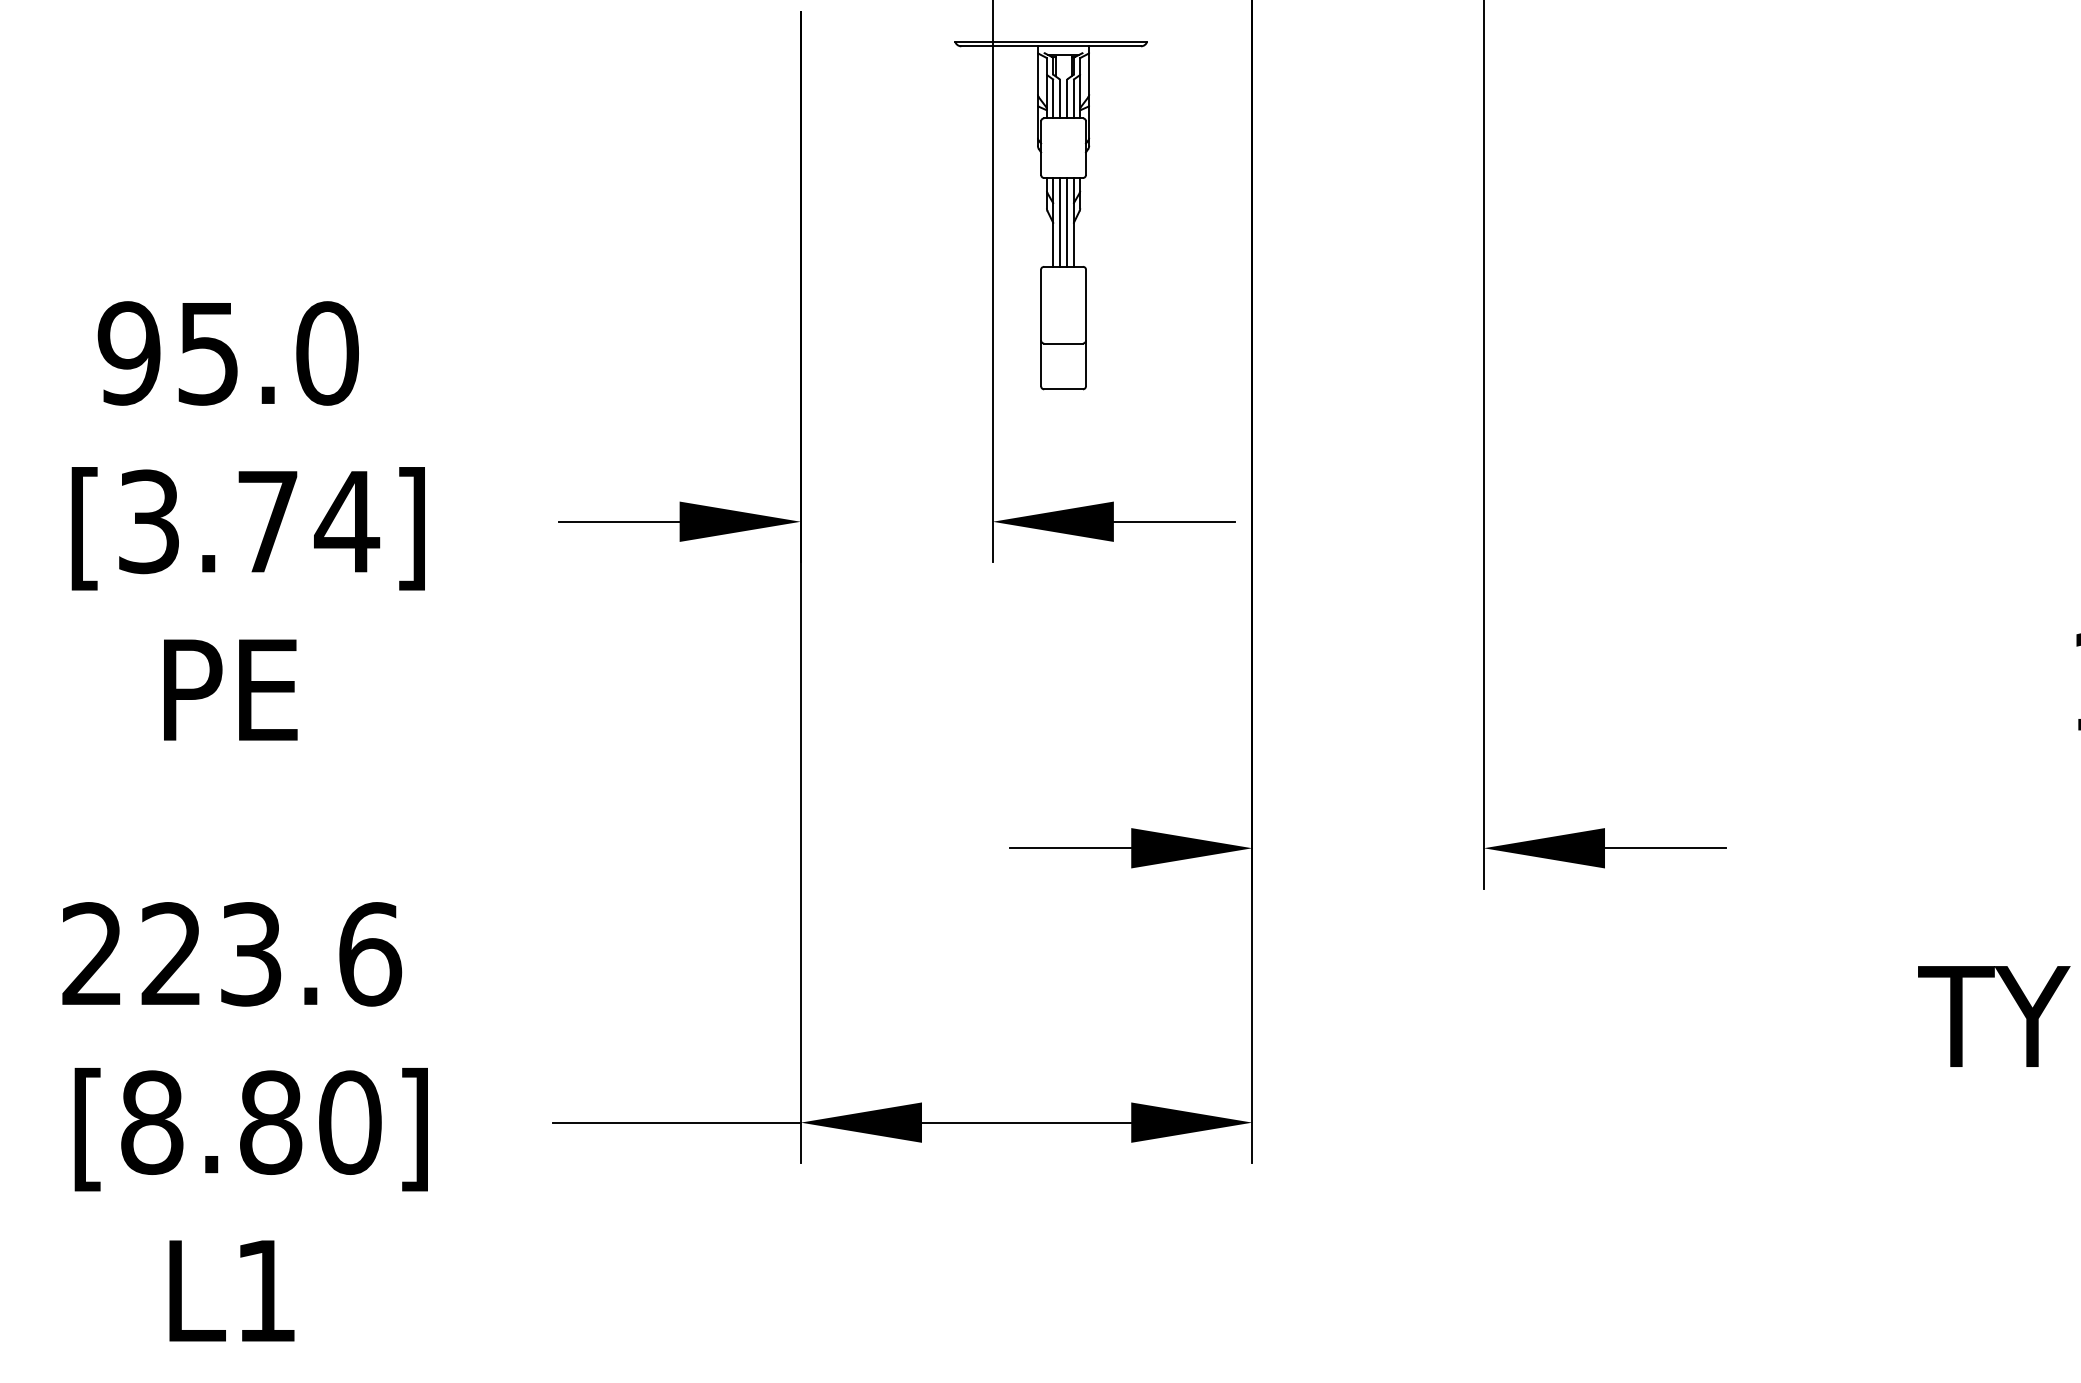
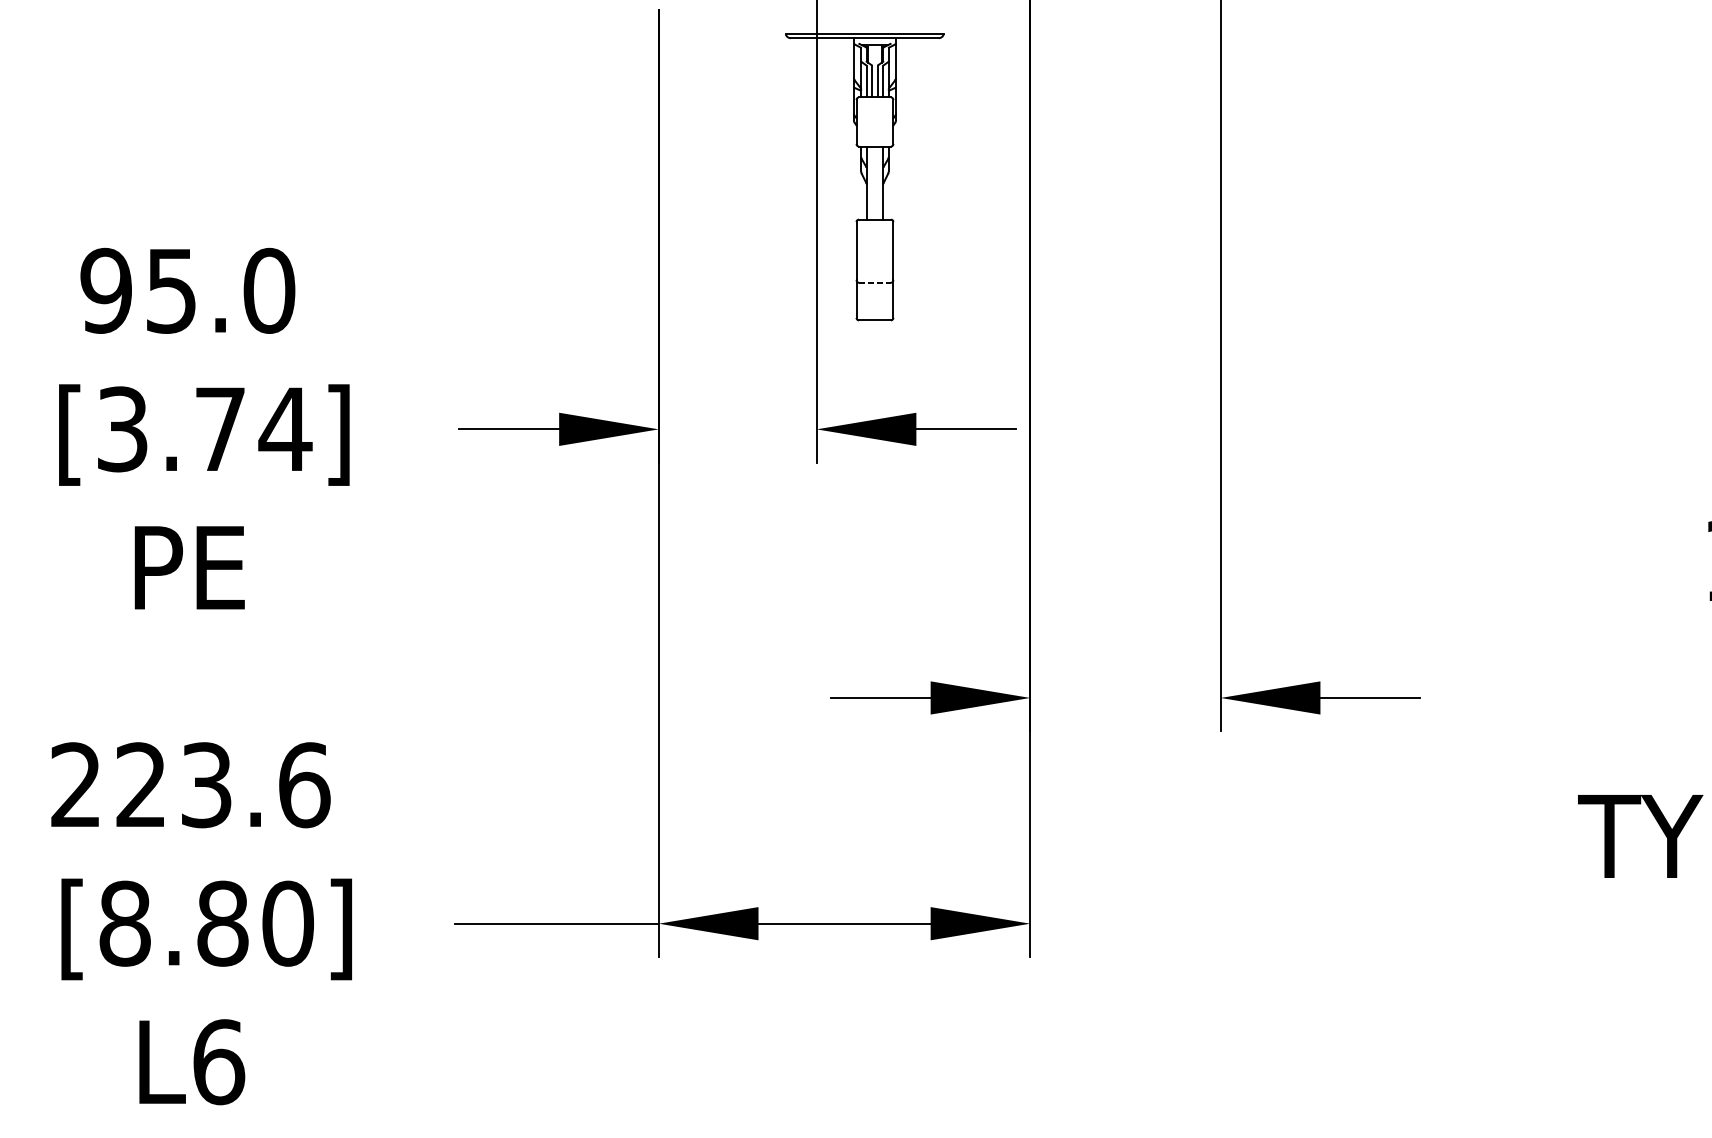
line: (1059, 222) -> (871, 183), removed
line: (1067, 222) -> (878, 183), removed
line: (1064, 343) -> (875, 282), solid -> dashed
text: (266, 1290) -> (219, 1061), L1 -> L6

